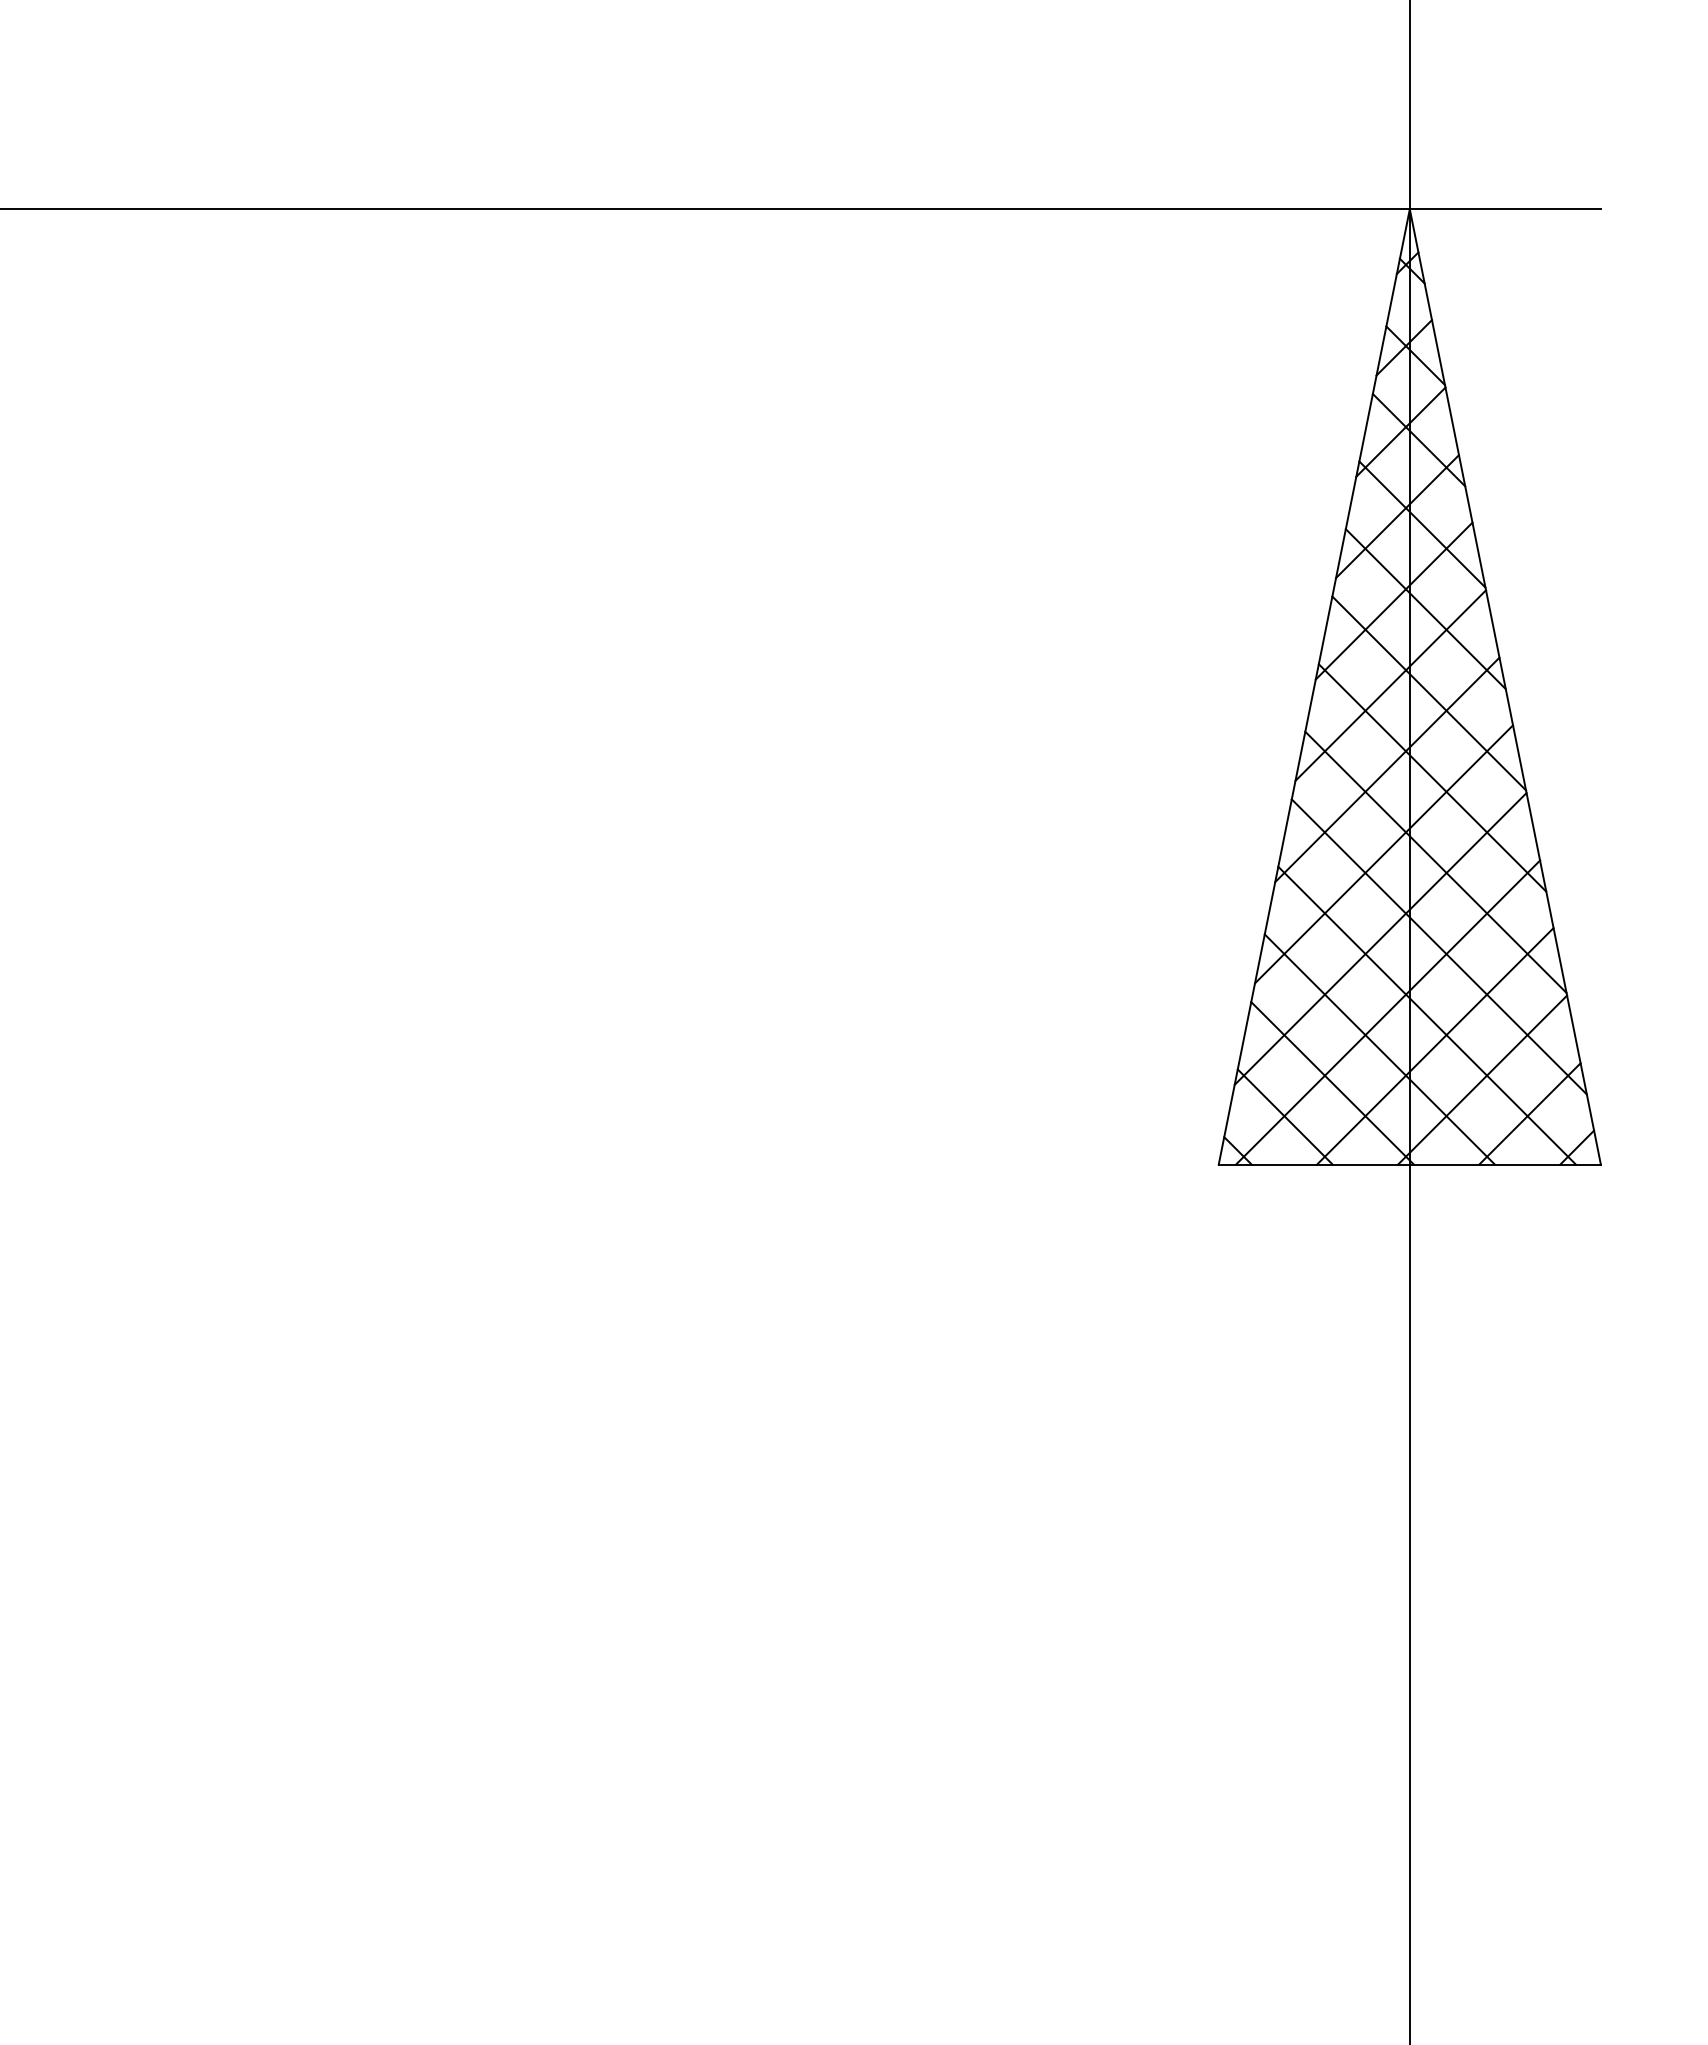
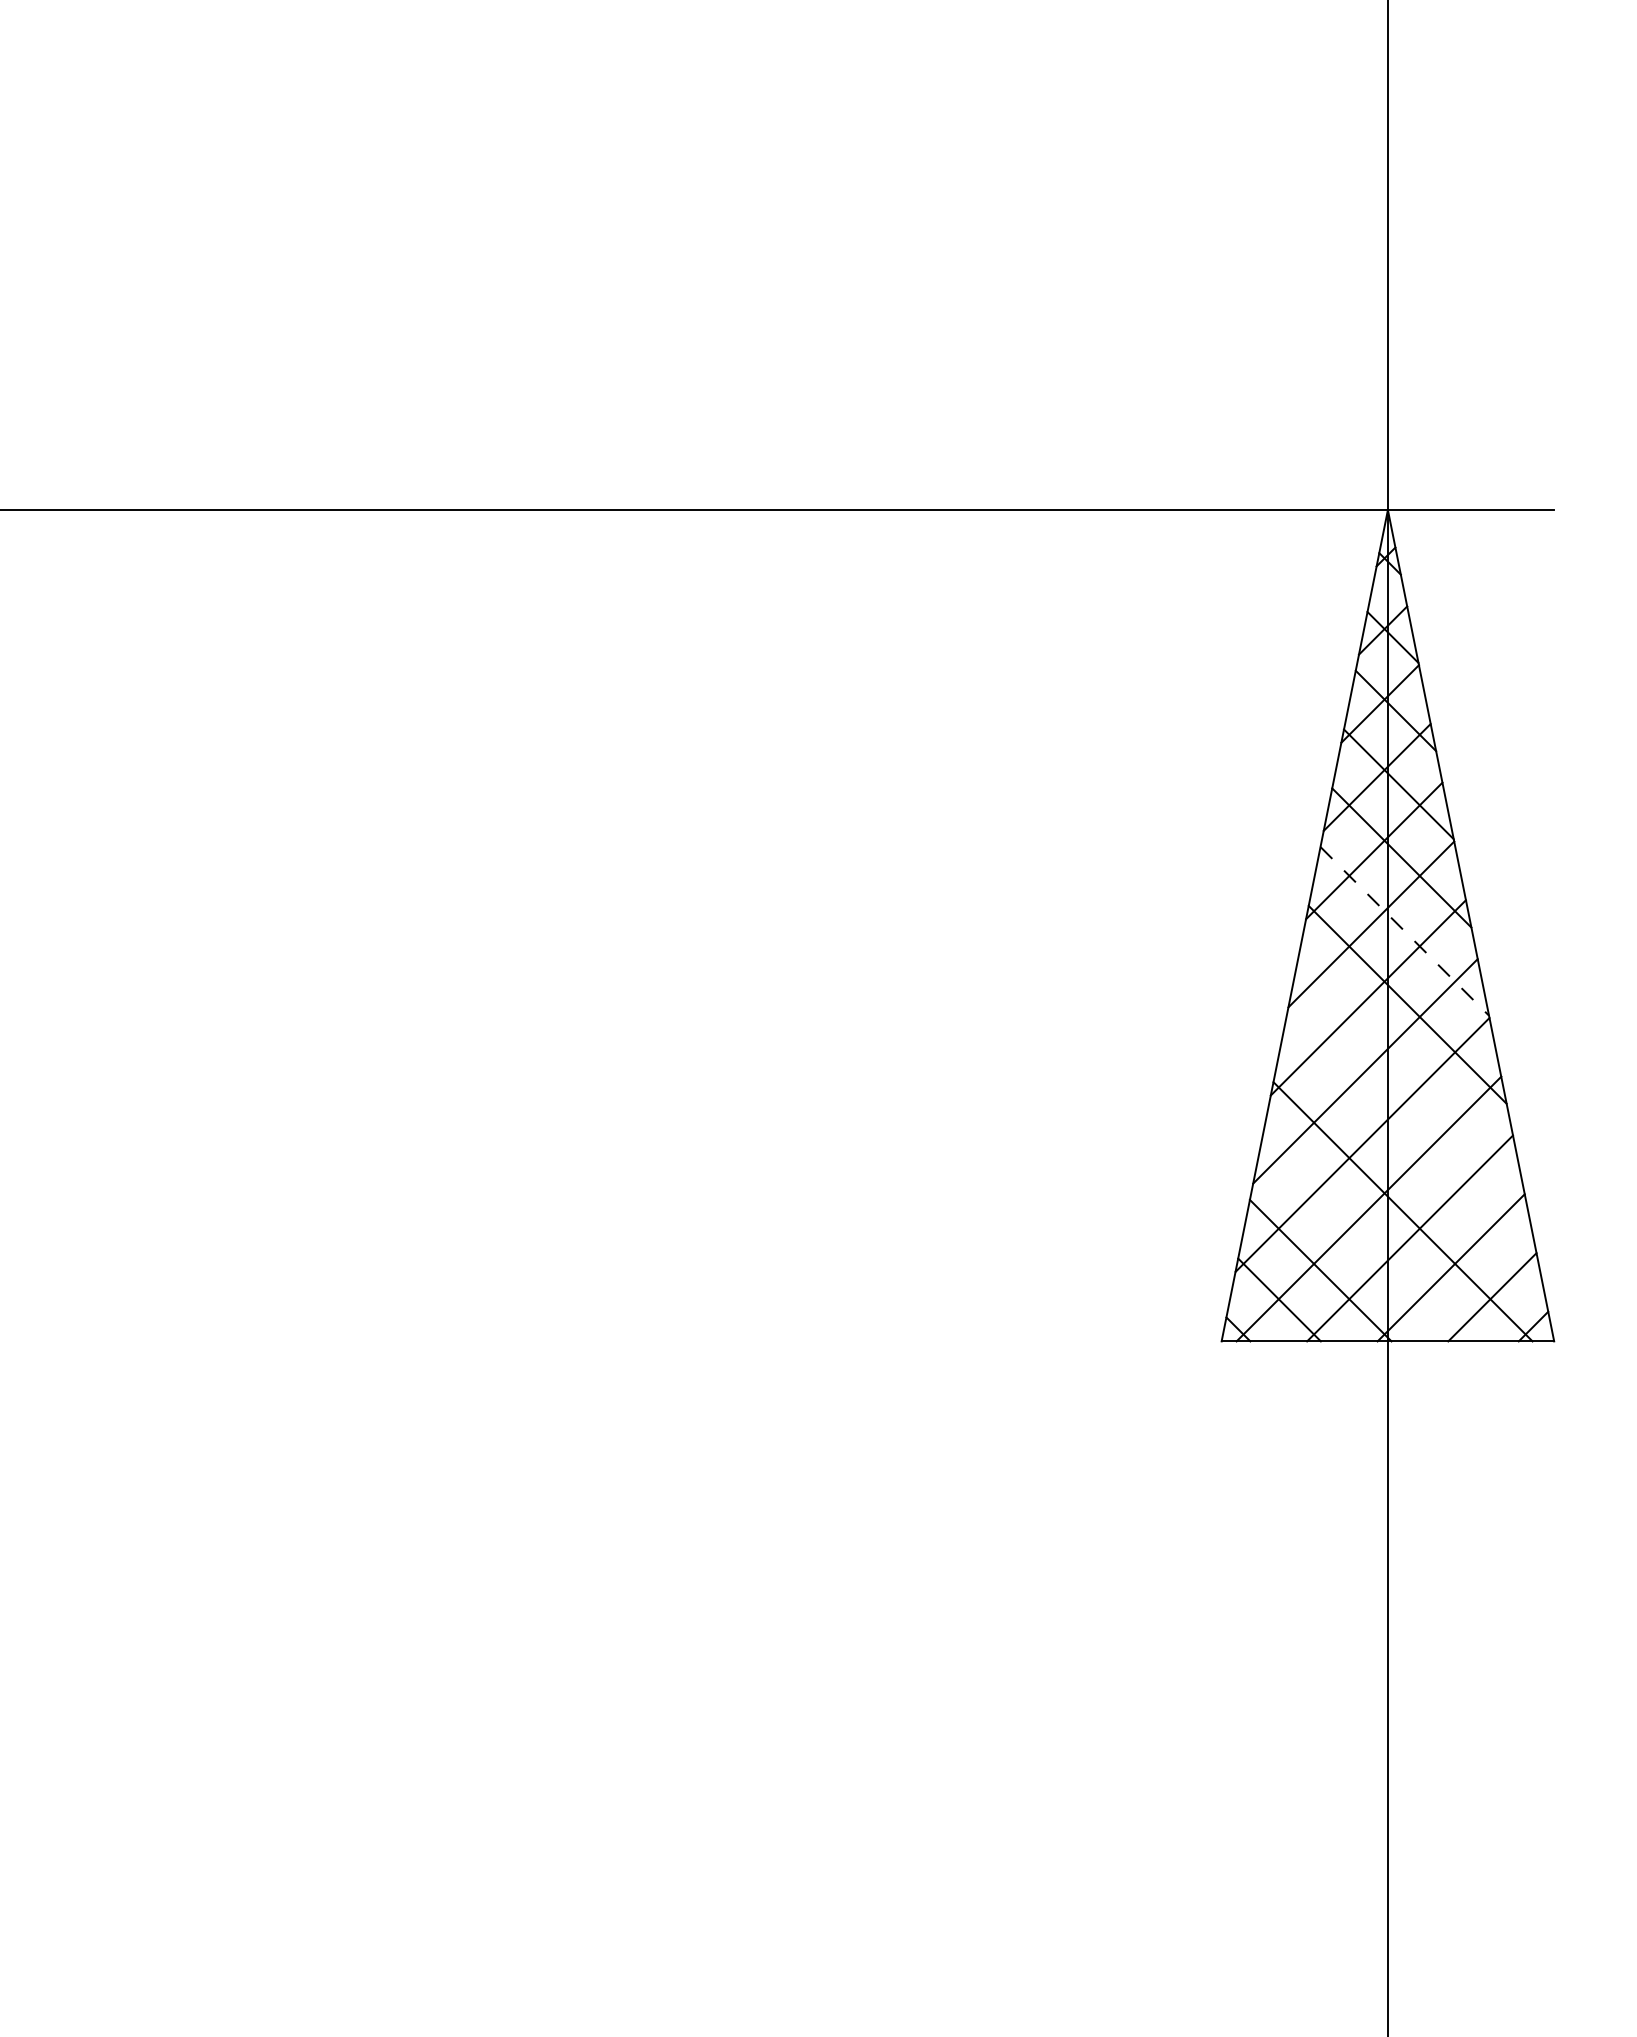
line: (1430, 693) -> (1405, 931), solid -> dashed
line: (1435, 861) -> (1410, 1077), removed
line: (1439, 946) -> (1413, 1151), removed
line: (1379, 1049) -> (1361, 1241), removed

